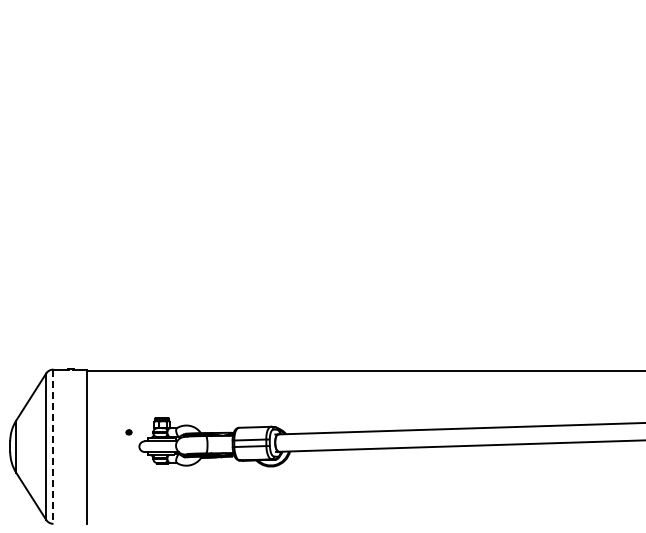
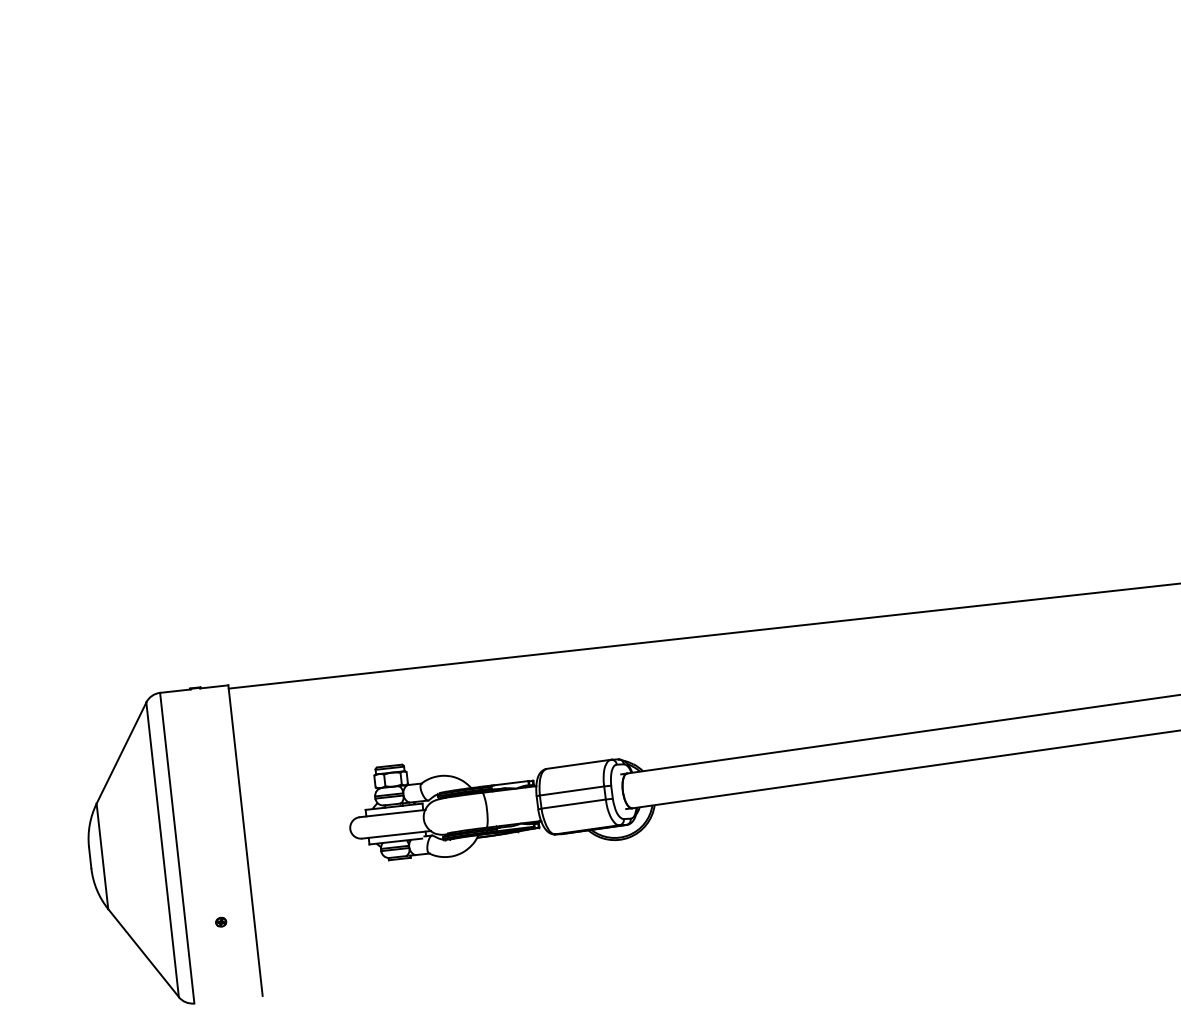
part: (128, 432) -> (220, 922), moved
line: (53, 447) -> (177, 849), dashed -> solid

